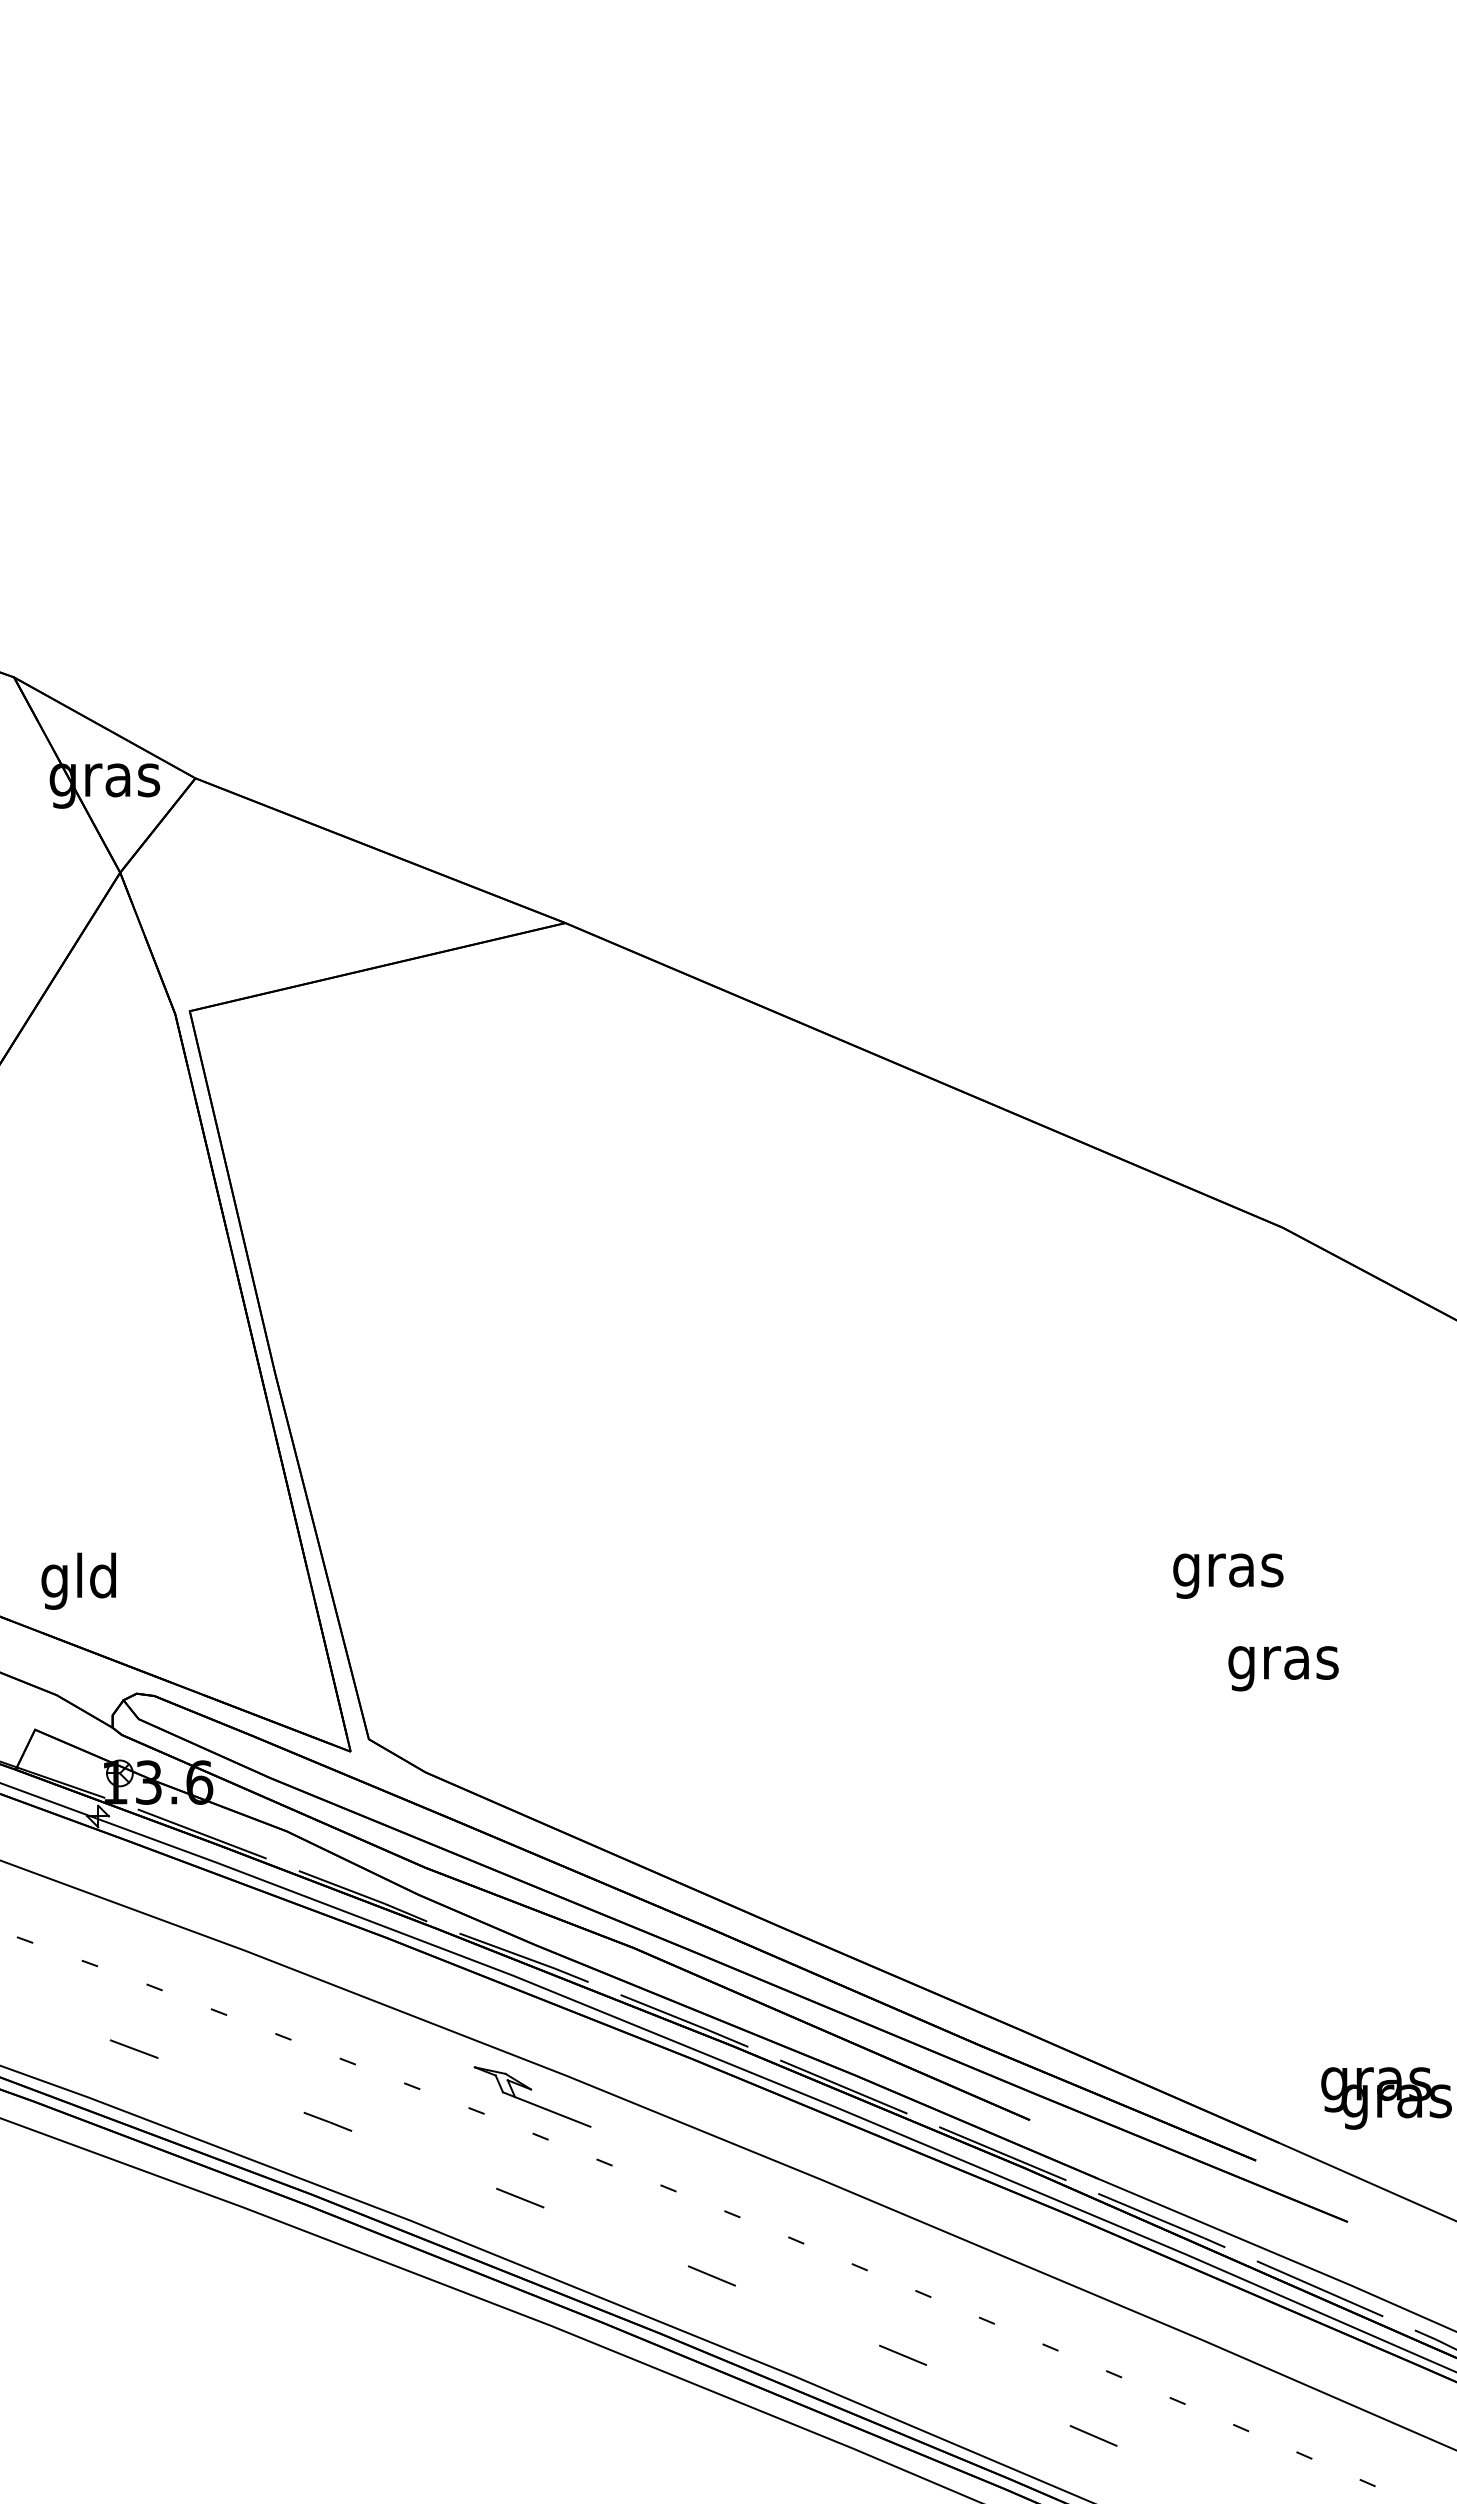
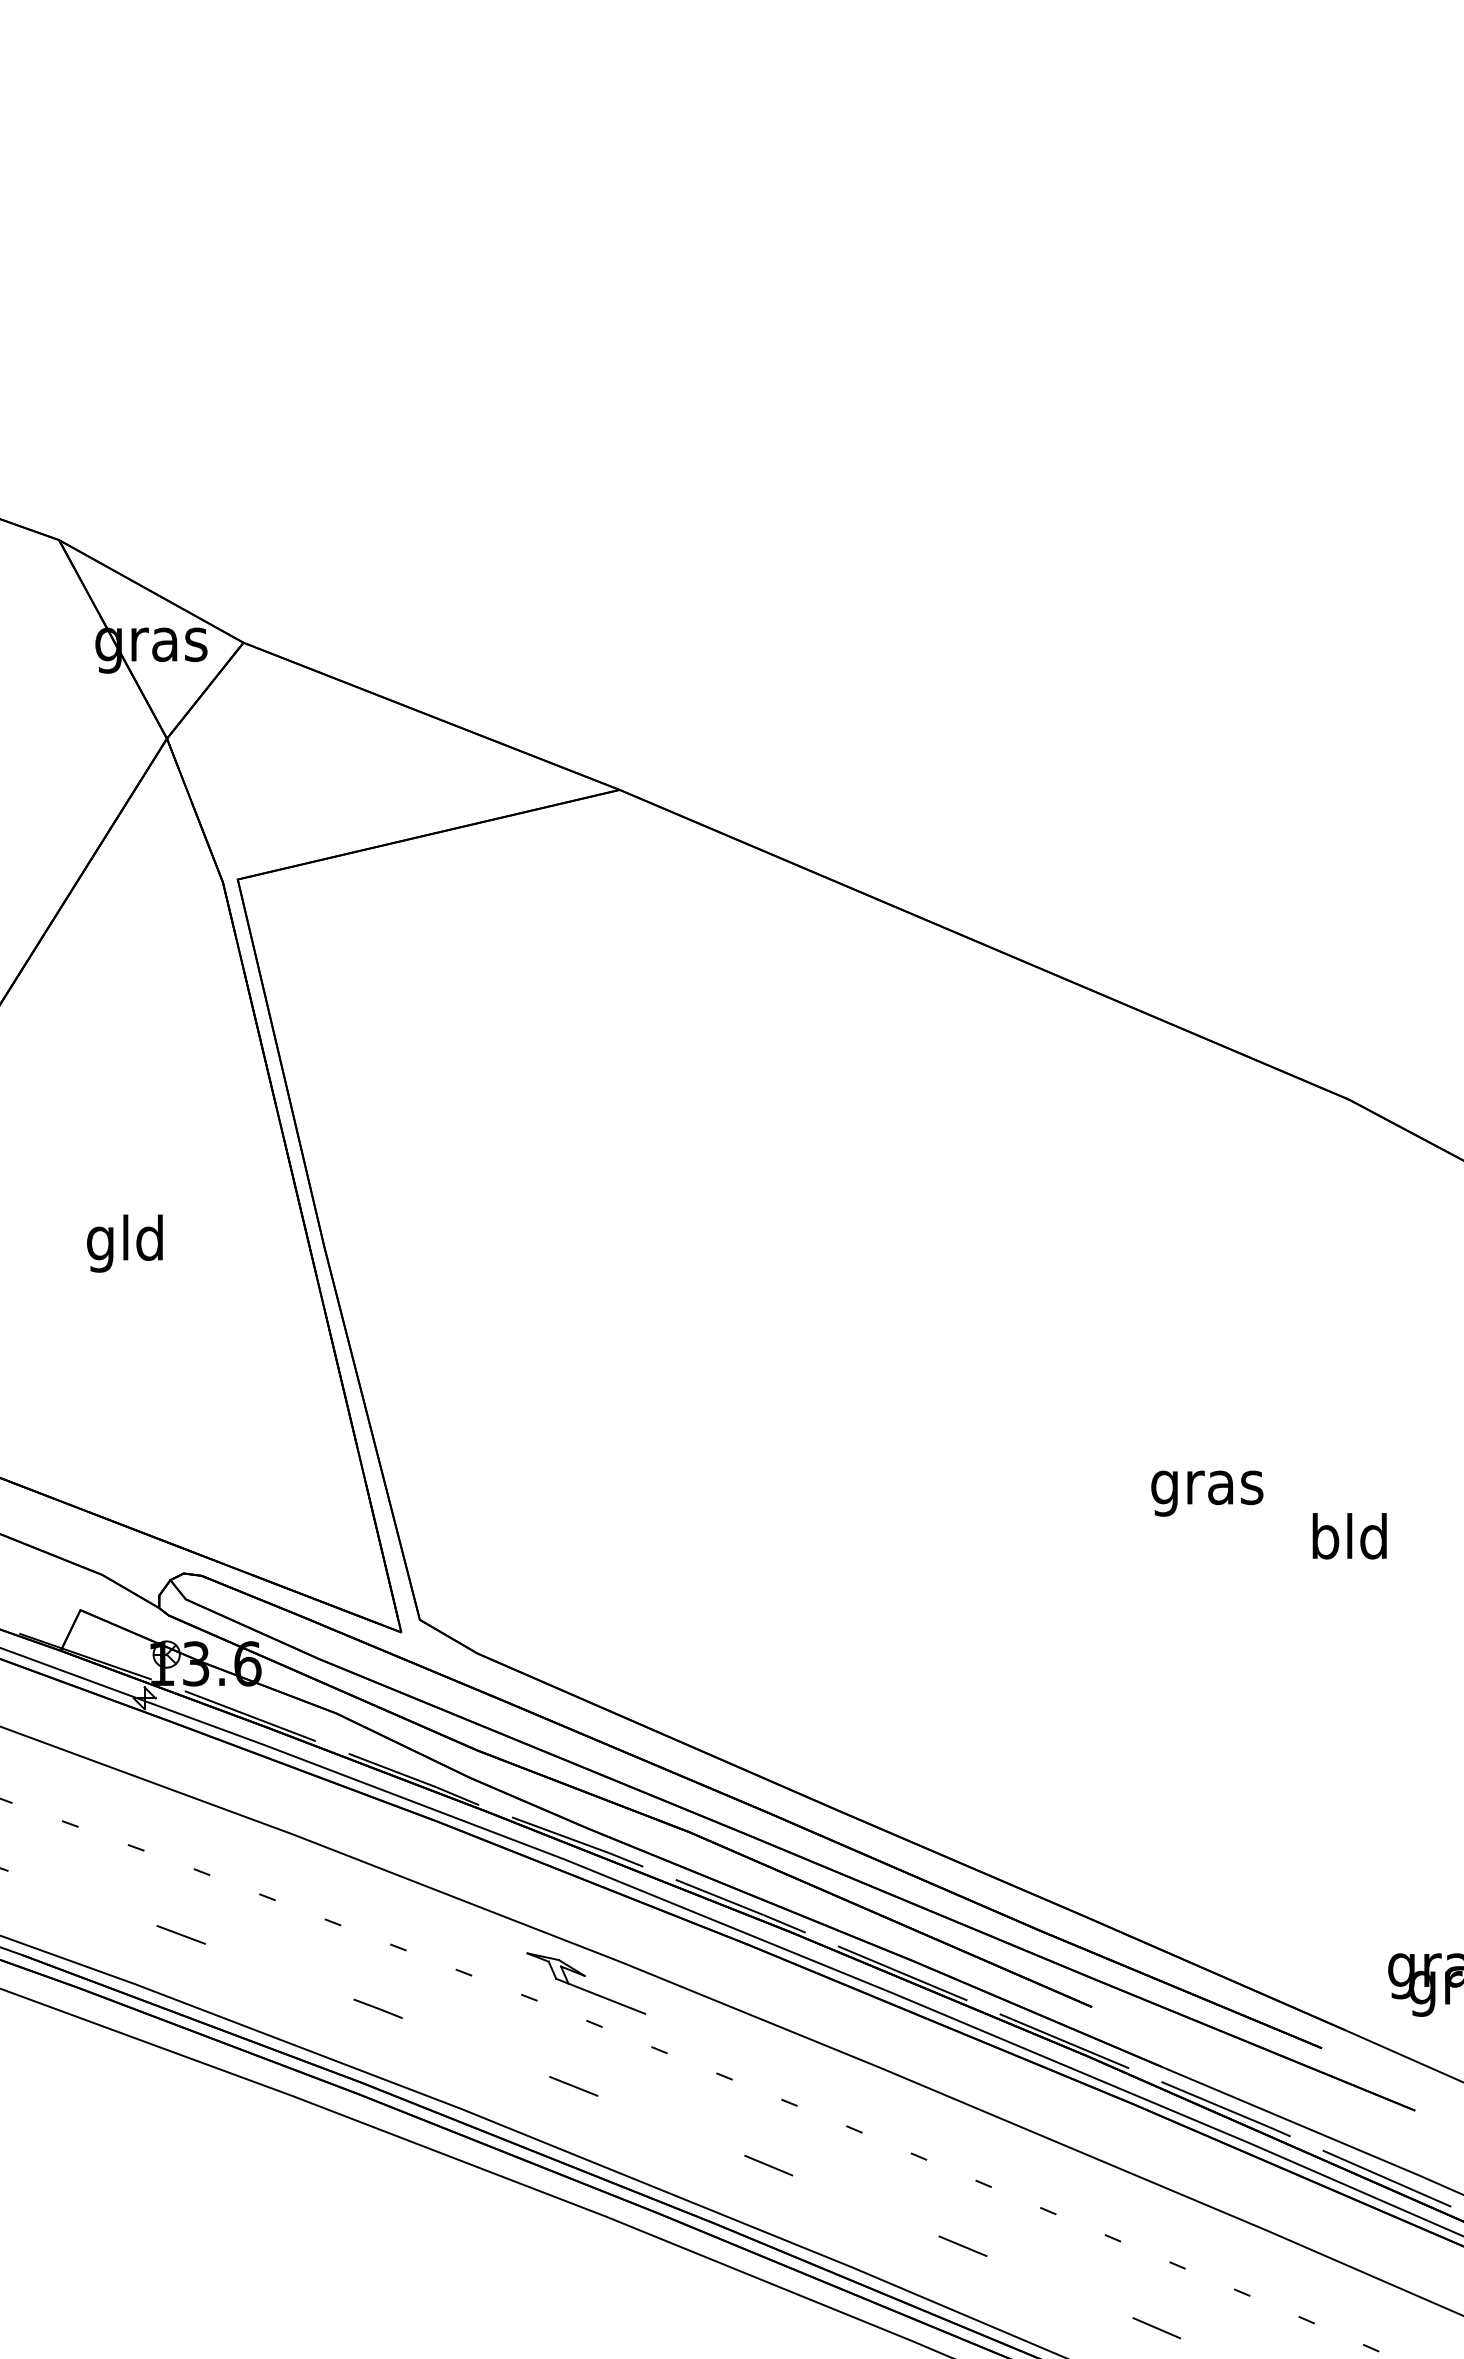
text: (1228, 1575) -> (1207, 1492), moved
text: (78, 1580) -> (124, 1242), moved
text: (1283, 1662) -> (1349, 1541), gras -> bld

